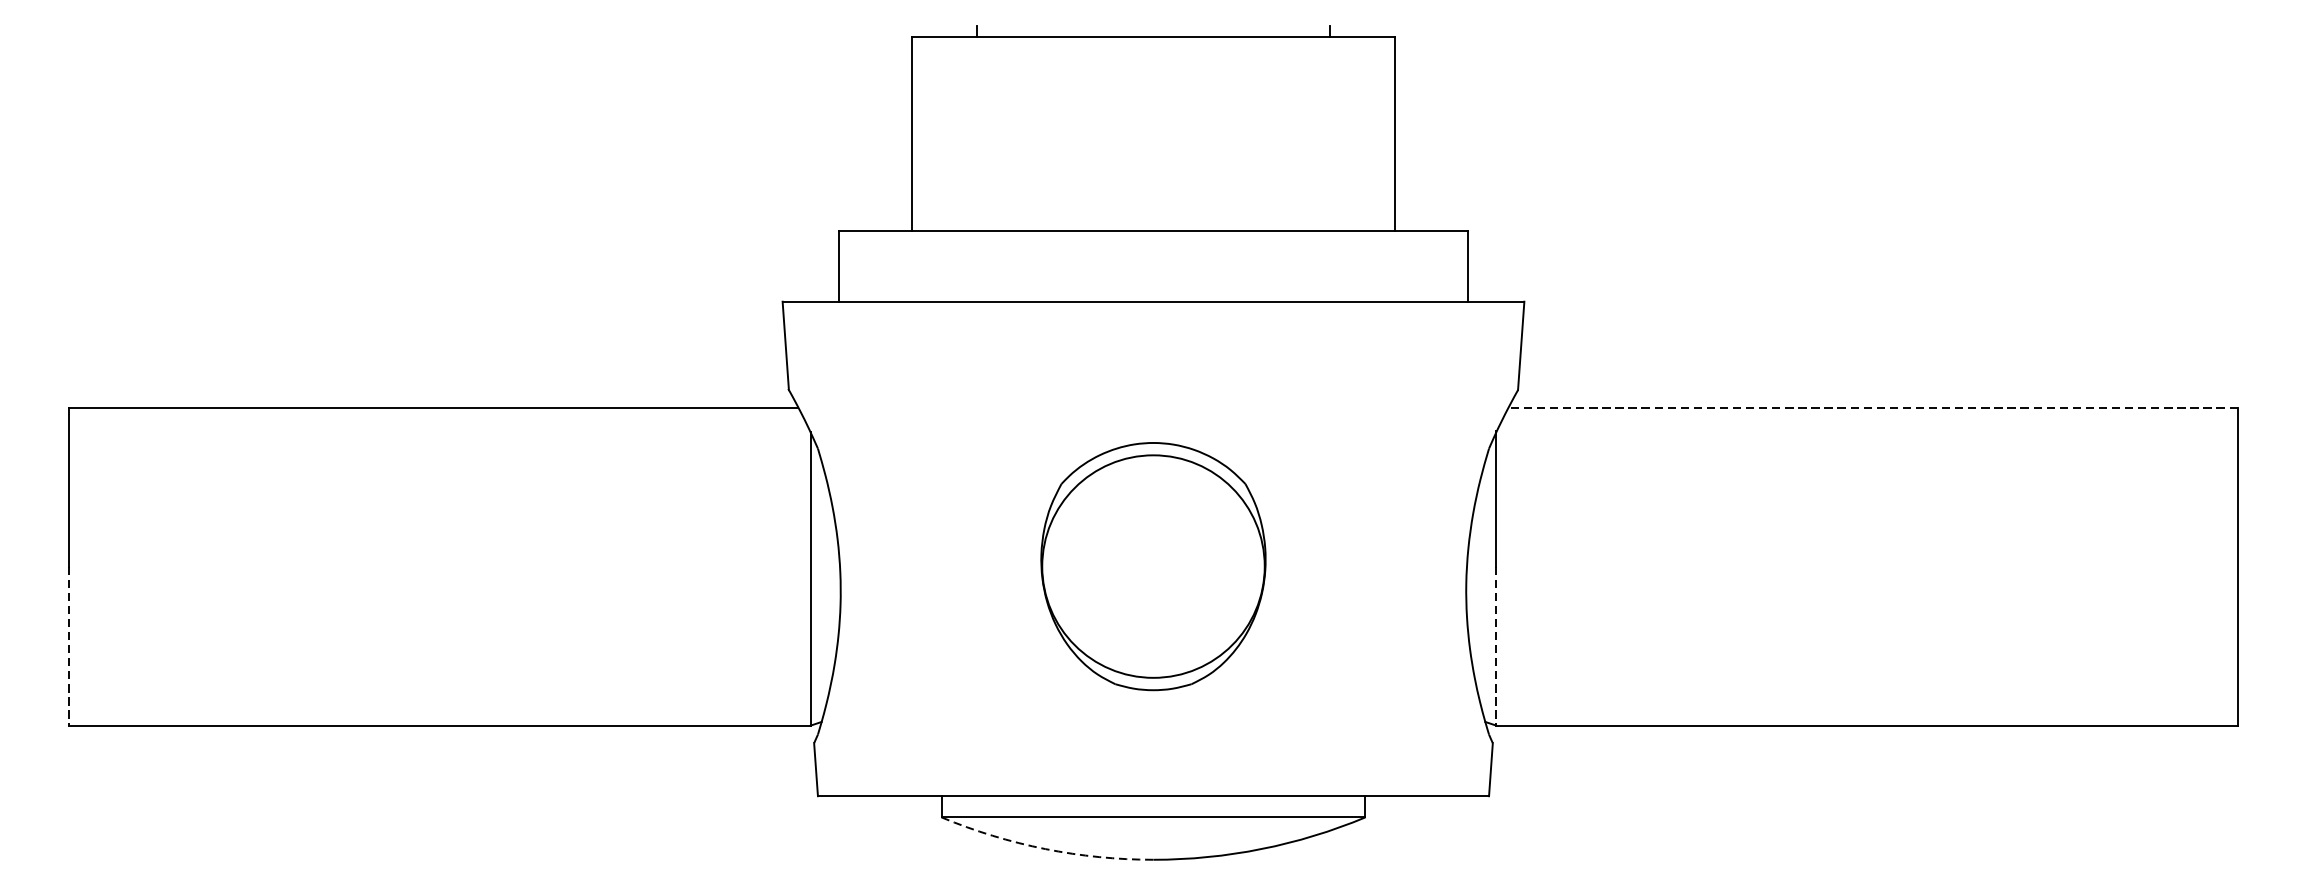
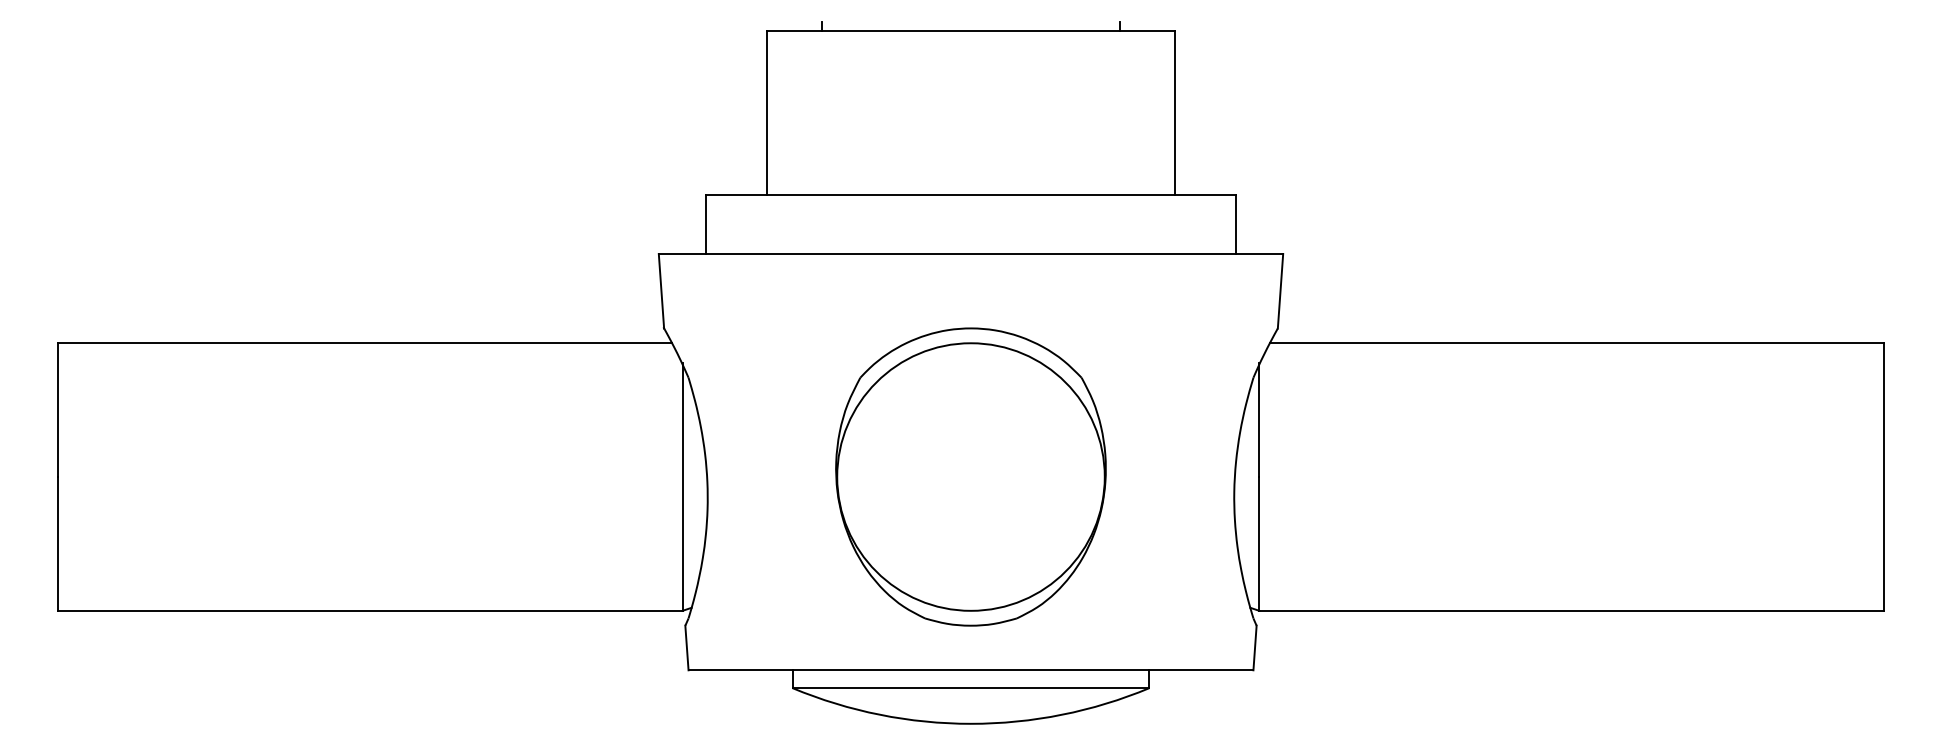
line: (1872, 407) -> (1576, 343), dashed -> solid
part: (1152, 565) -> (970, 476), size x1.43
line: (69, 645) -> (58, 543), dashed -> solid
line: (1496, 645) -> (1259, 543), dashed -> solid
arc: (1045, 848) -> (880, 714), dashed -> solid

